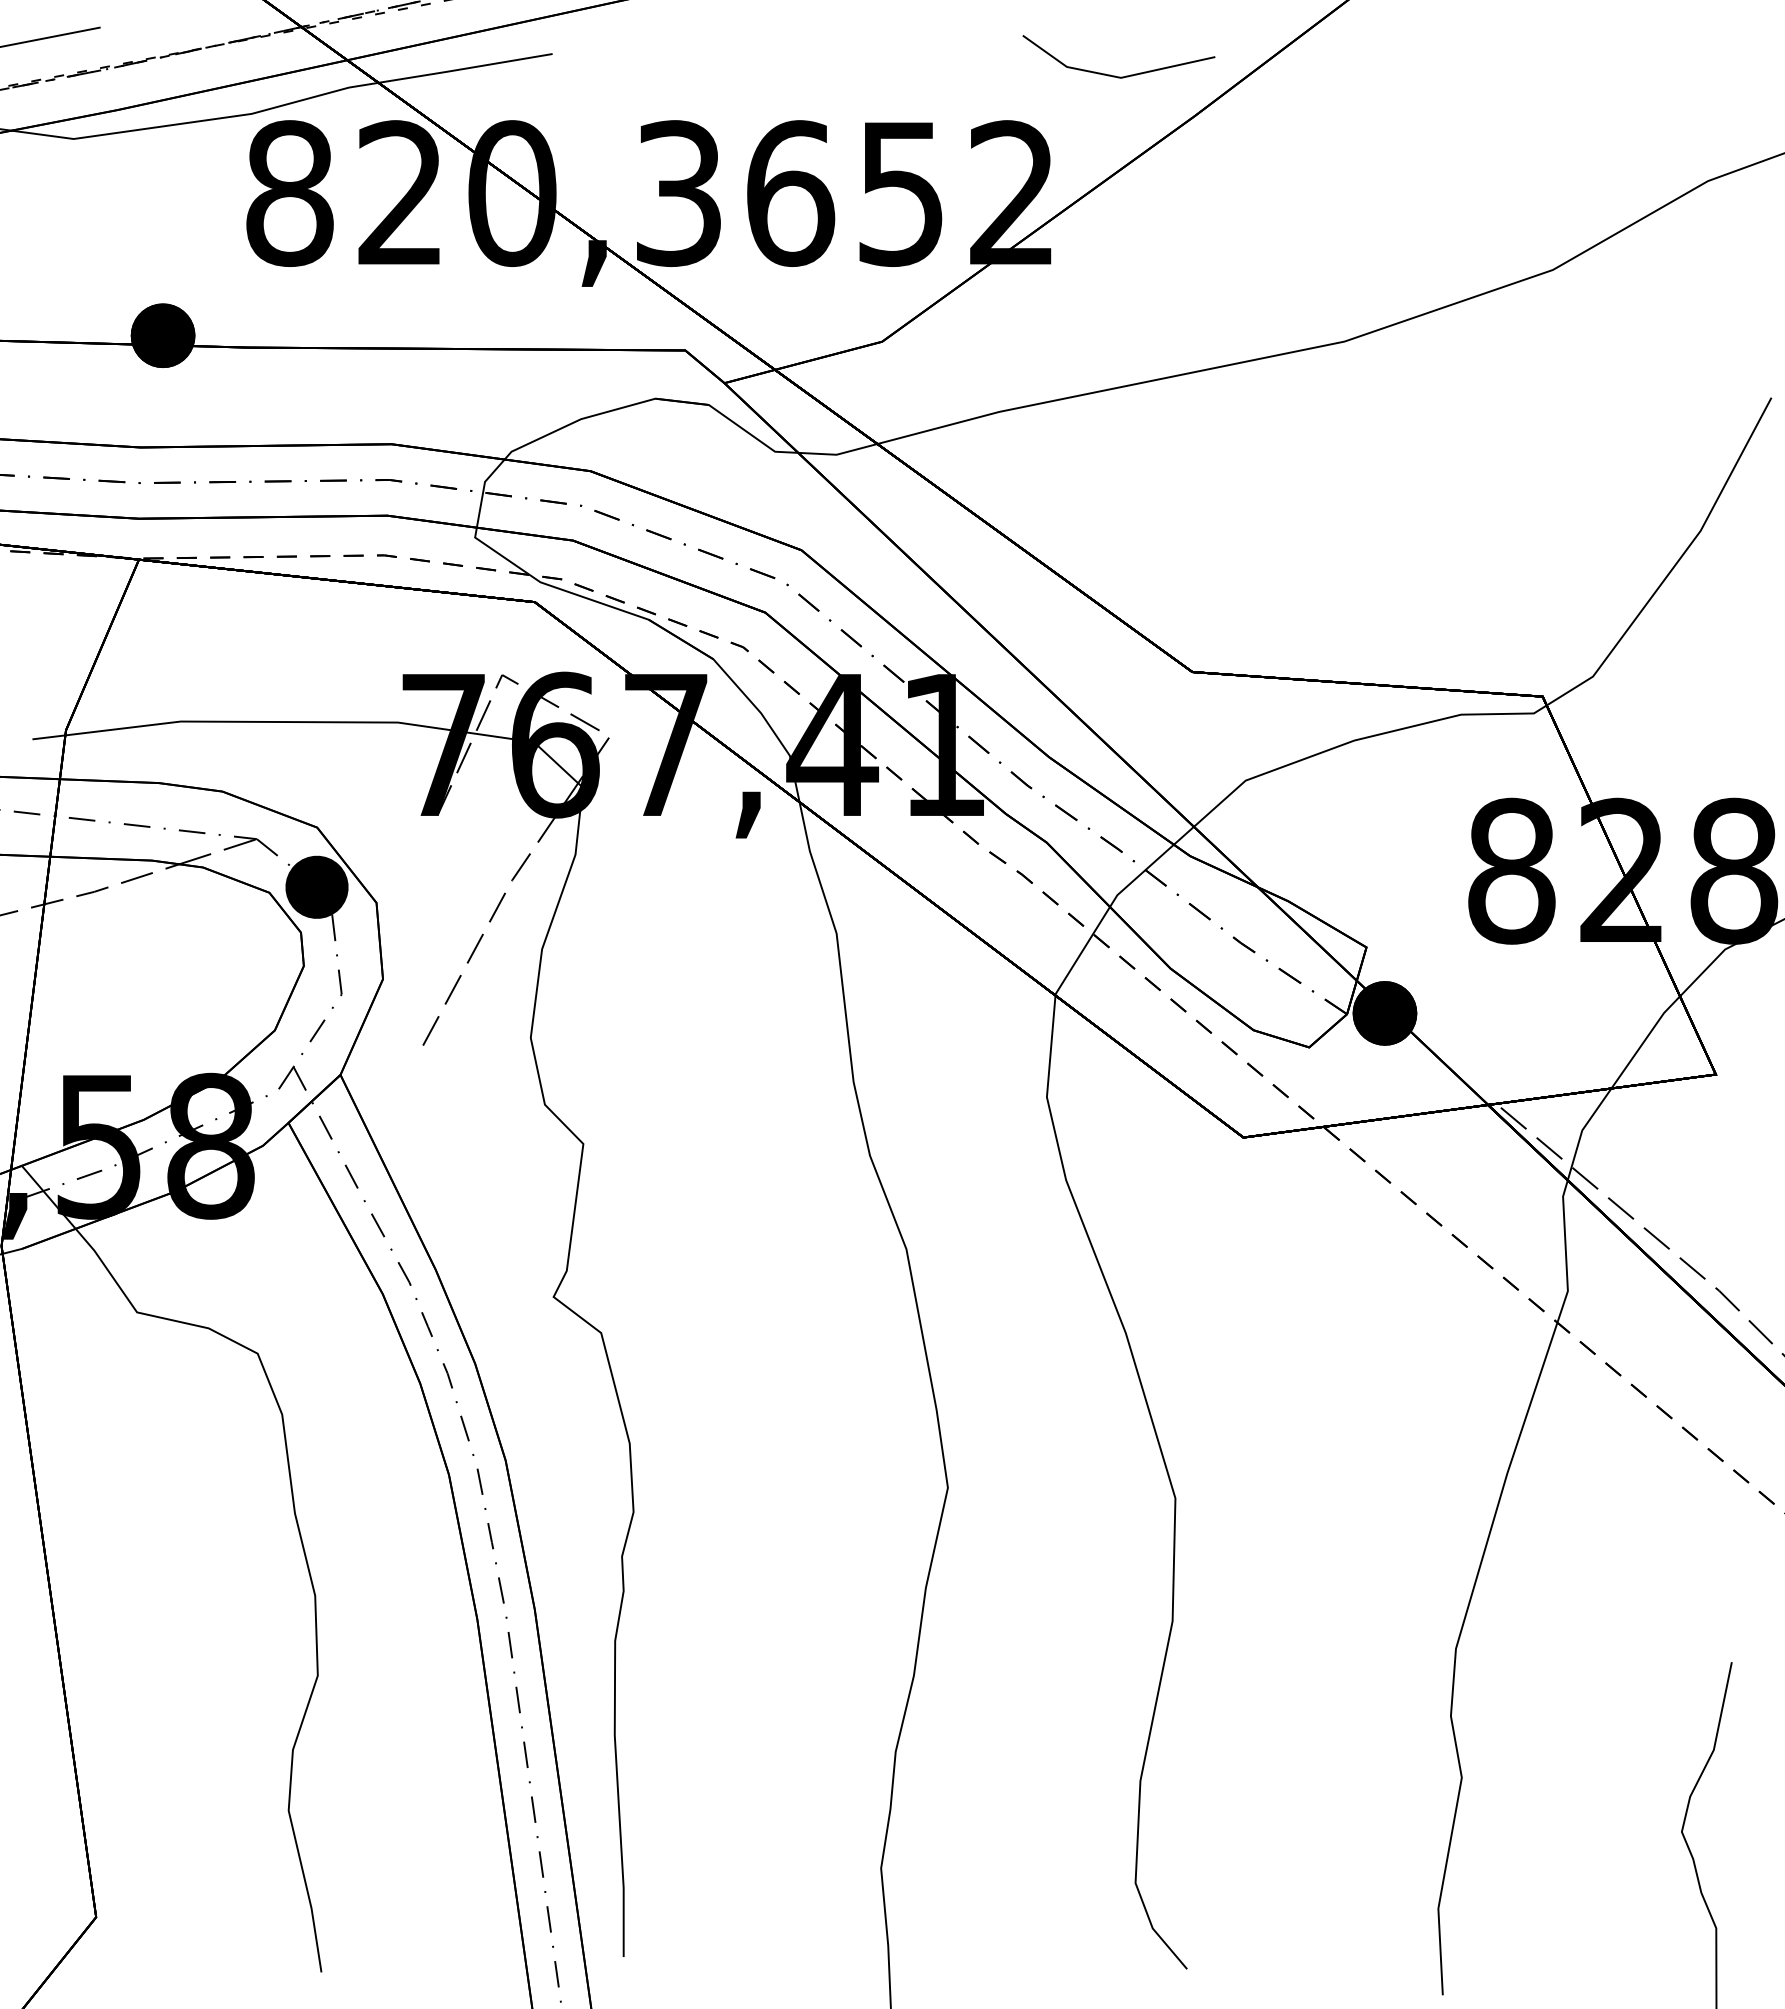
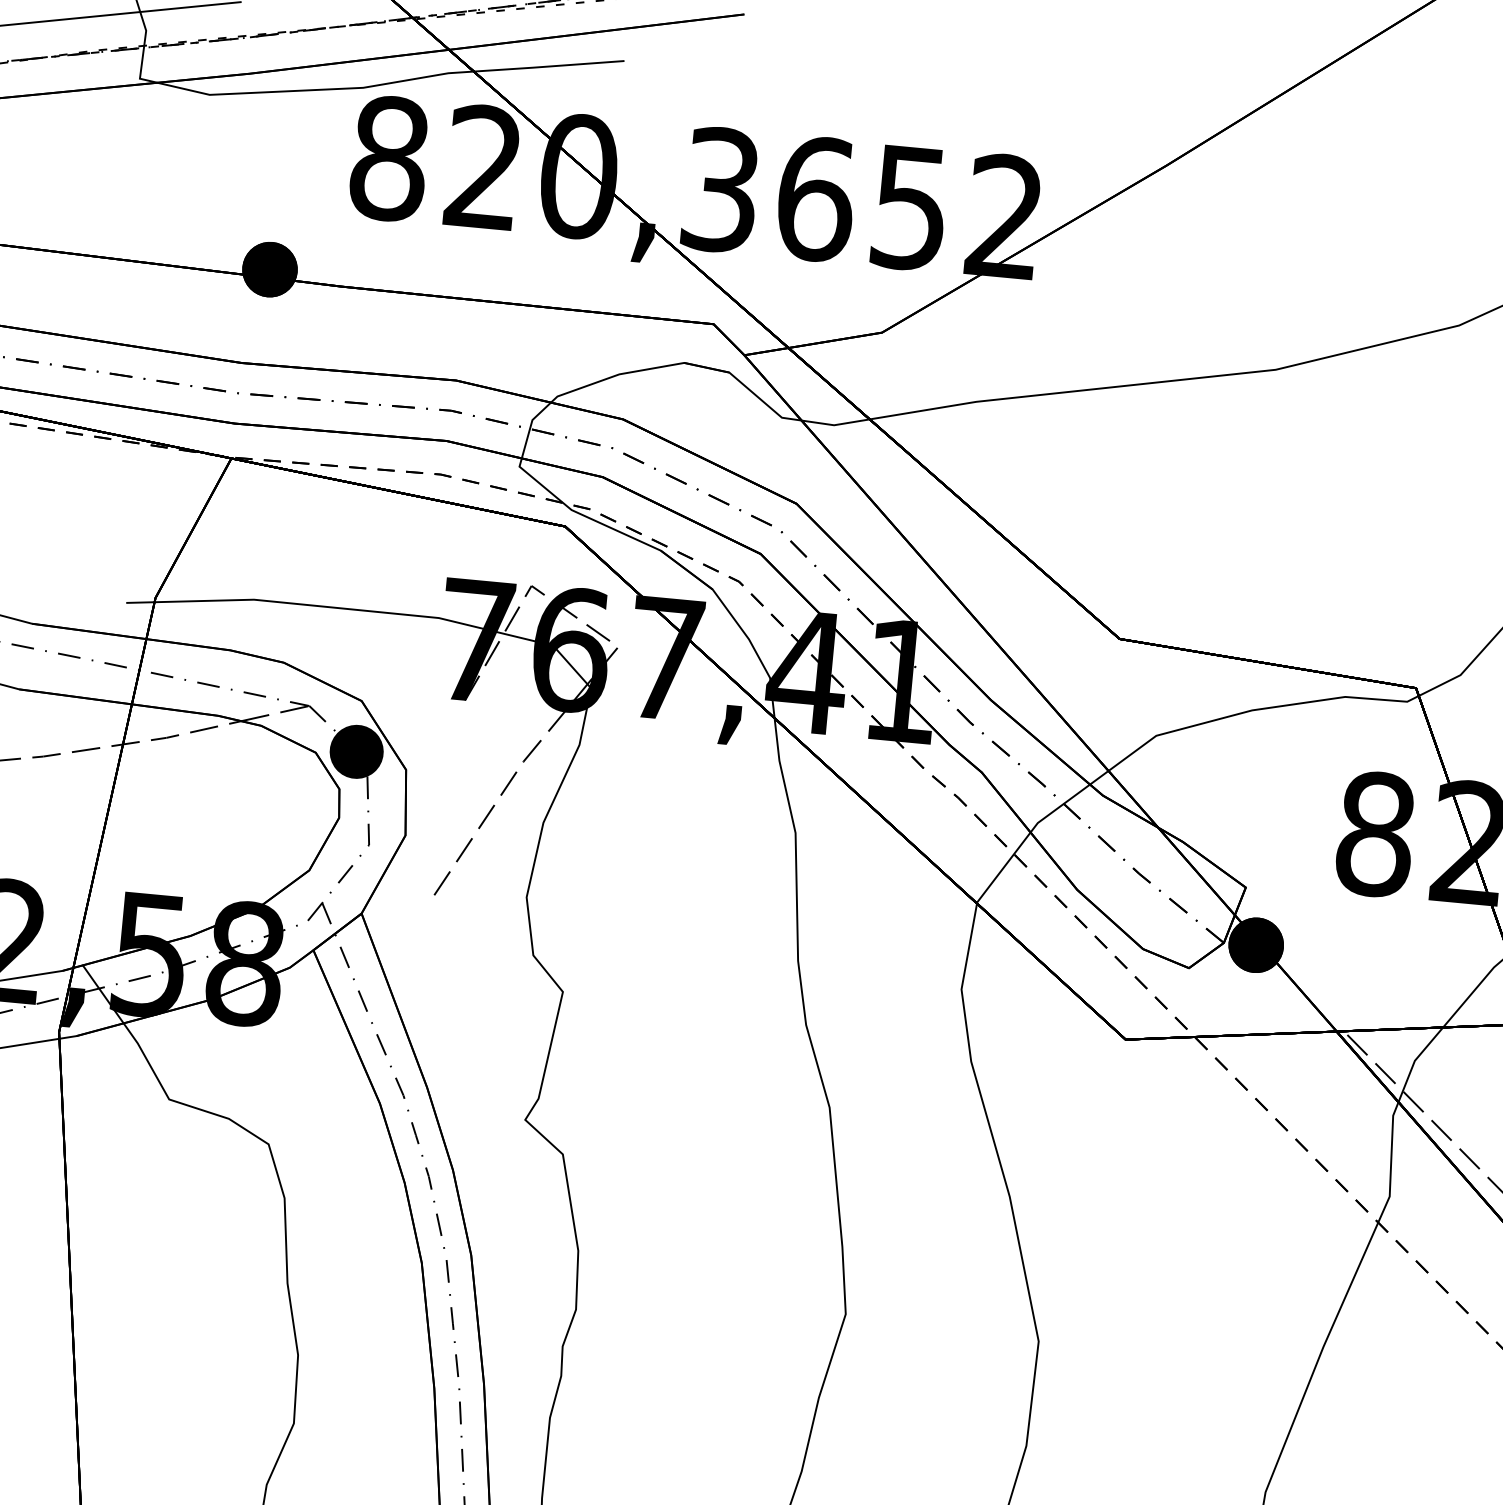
line: (1115, 75) -> (1102, 124), removed

